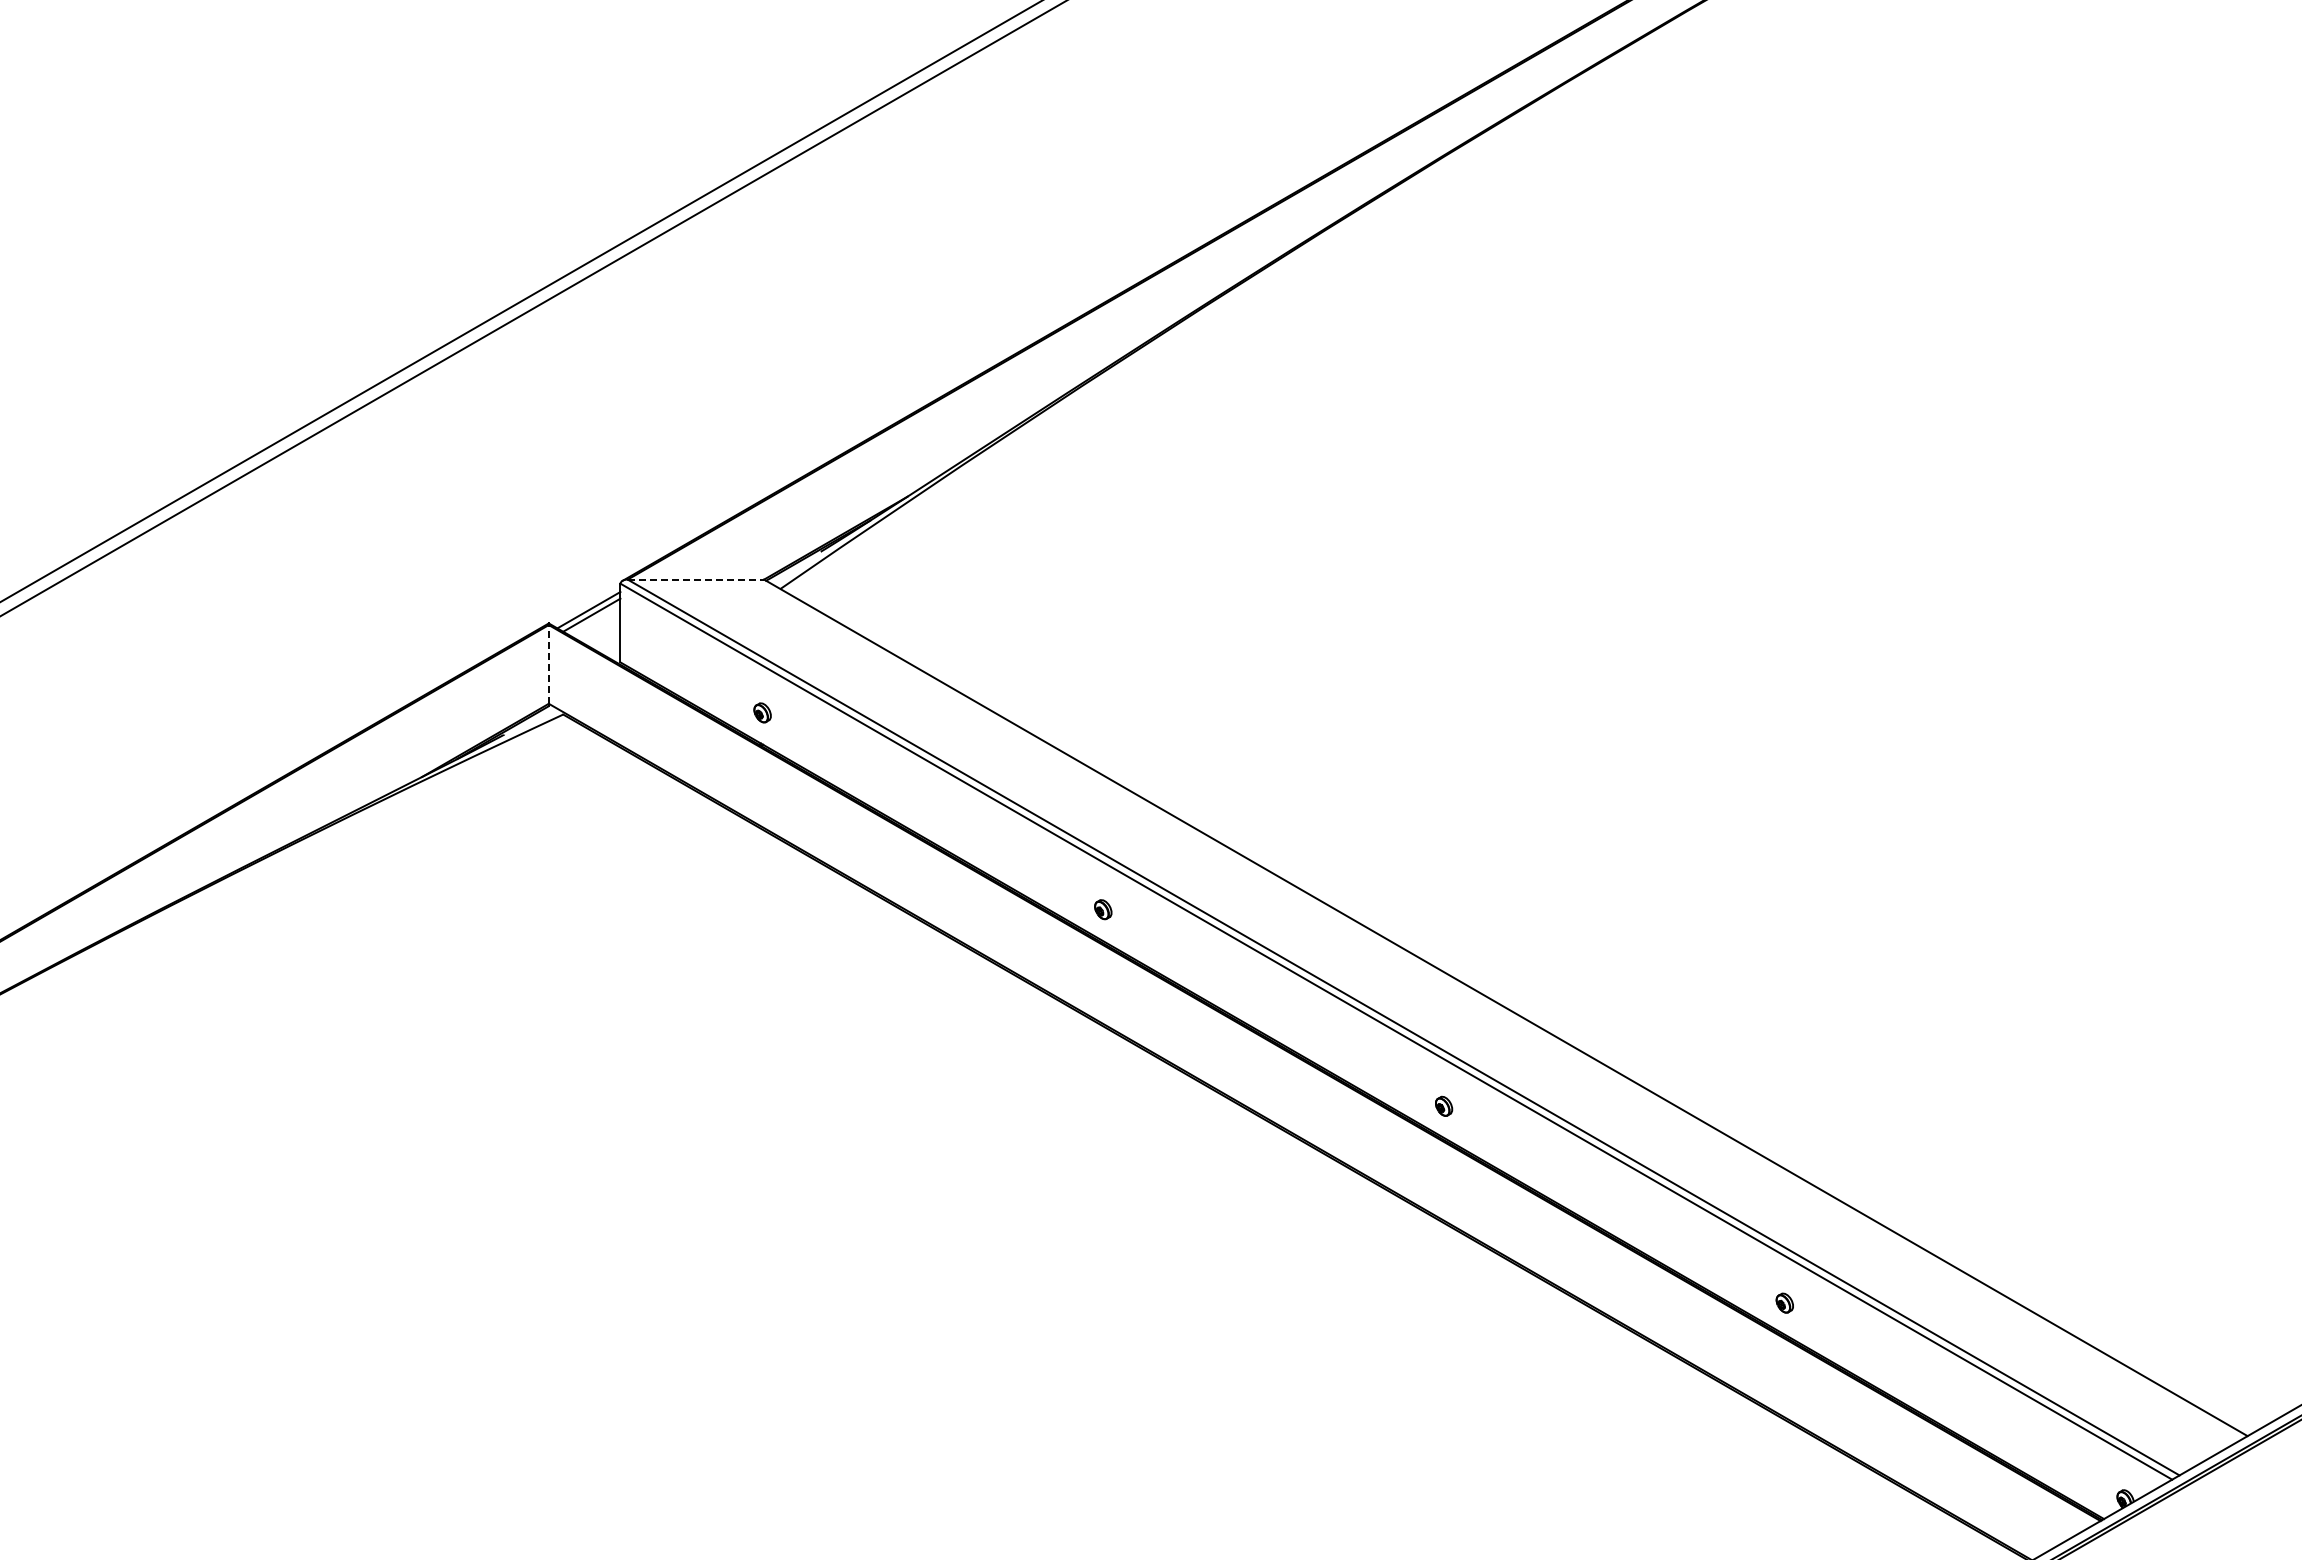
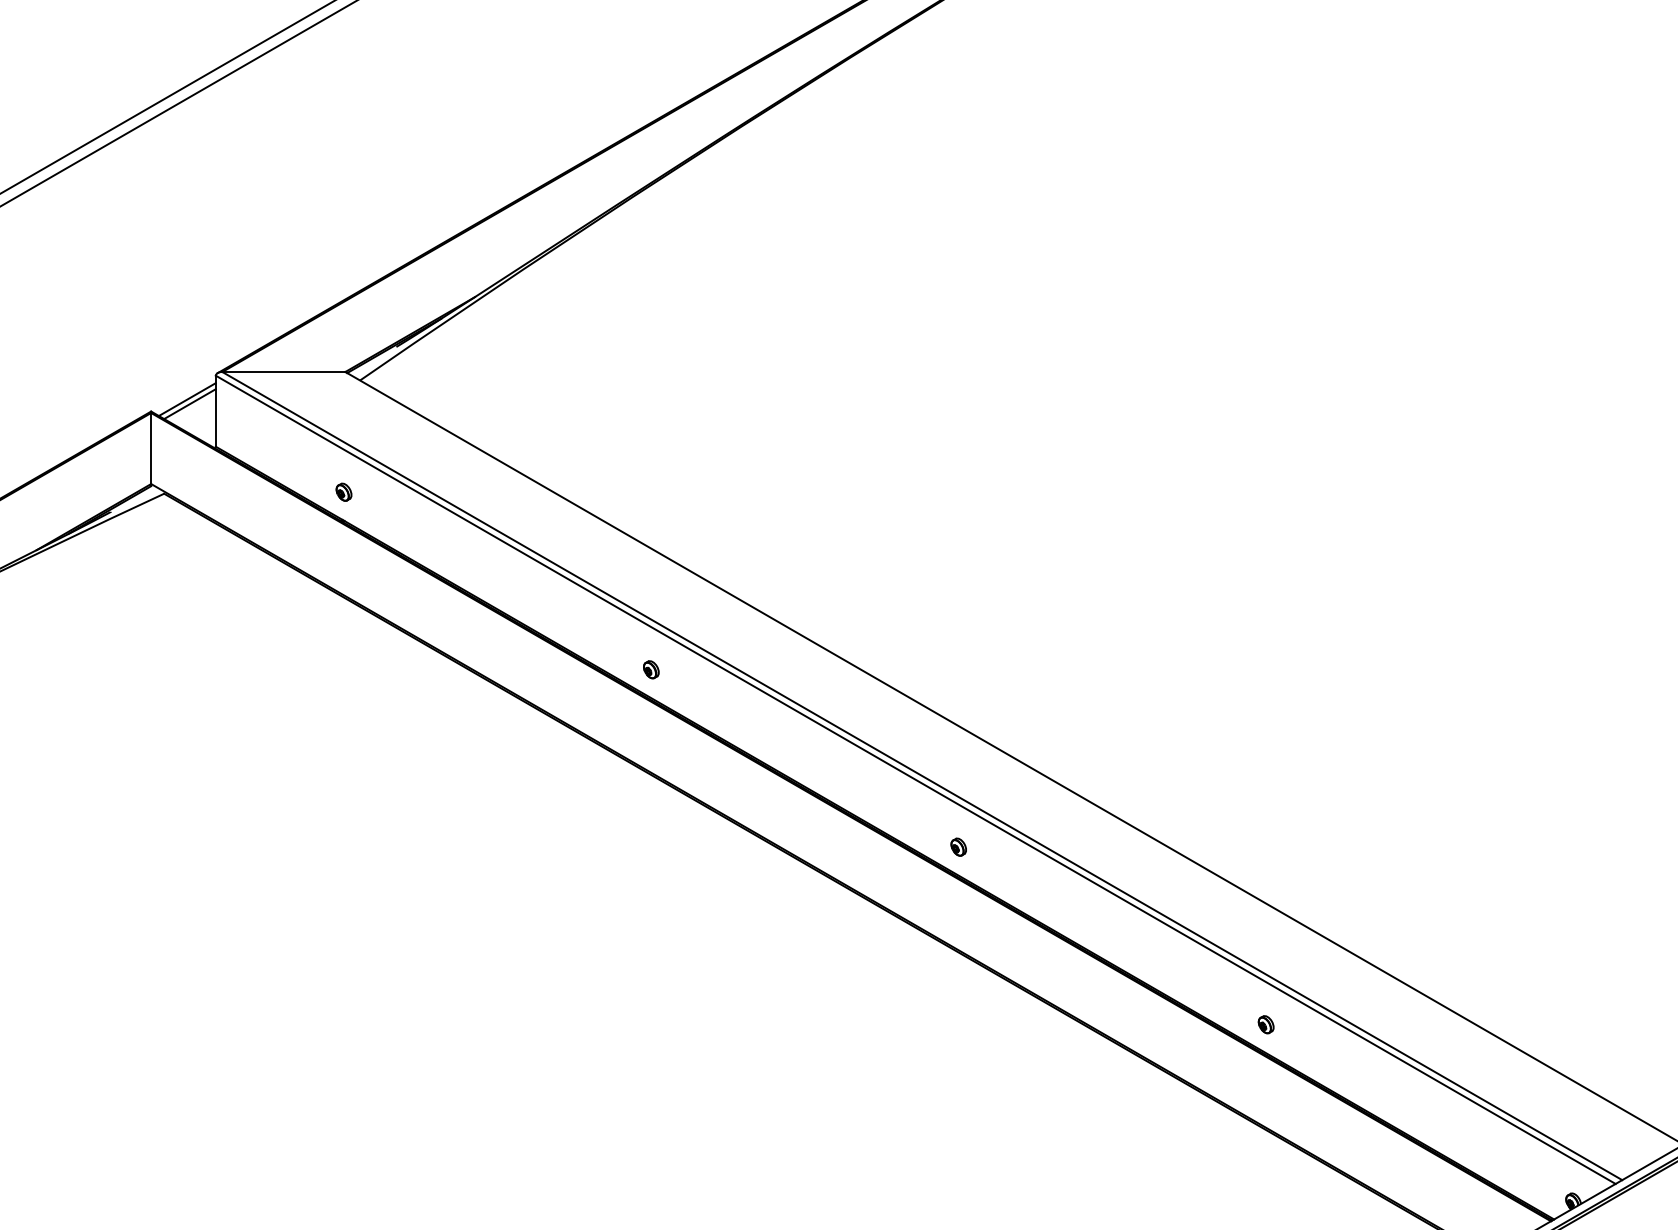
line: (696, 579) -> (284, 371), dashed -> solid
line: (548, 663) -> (150, 447), dashed -> solid

